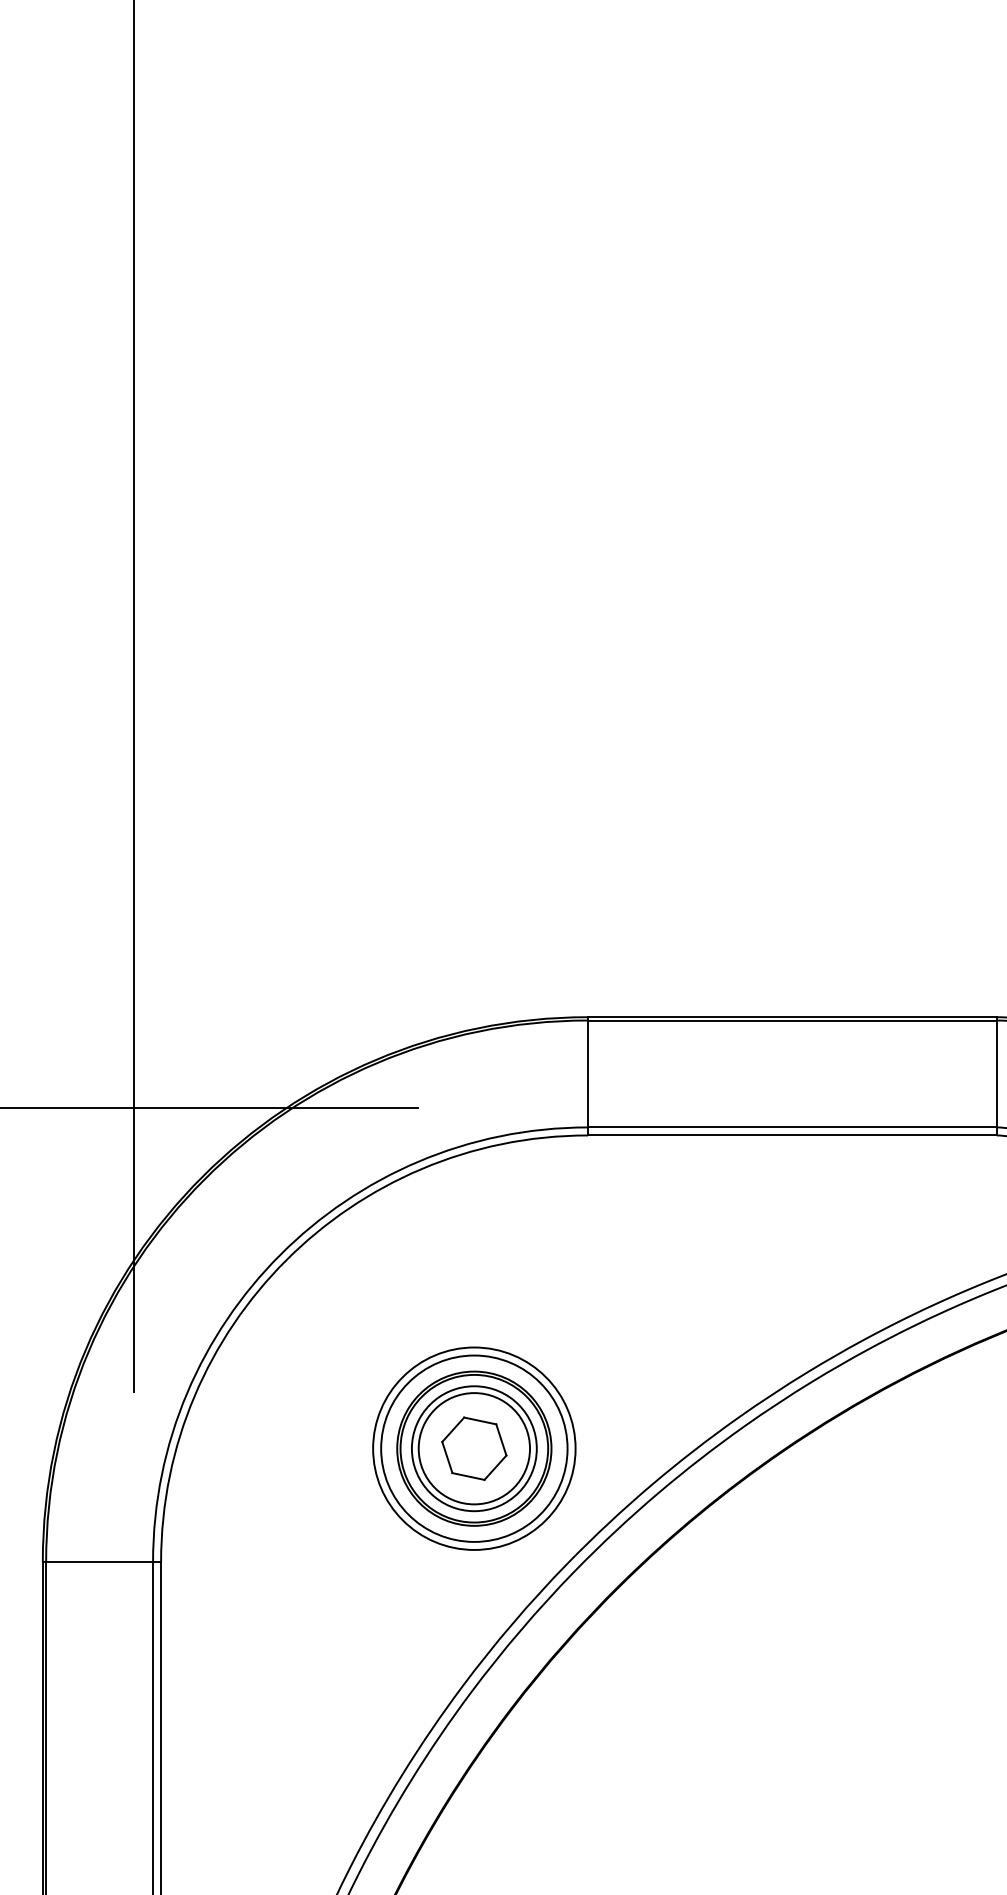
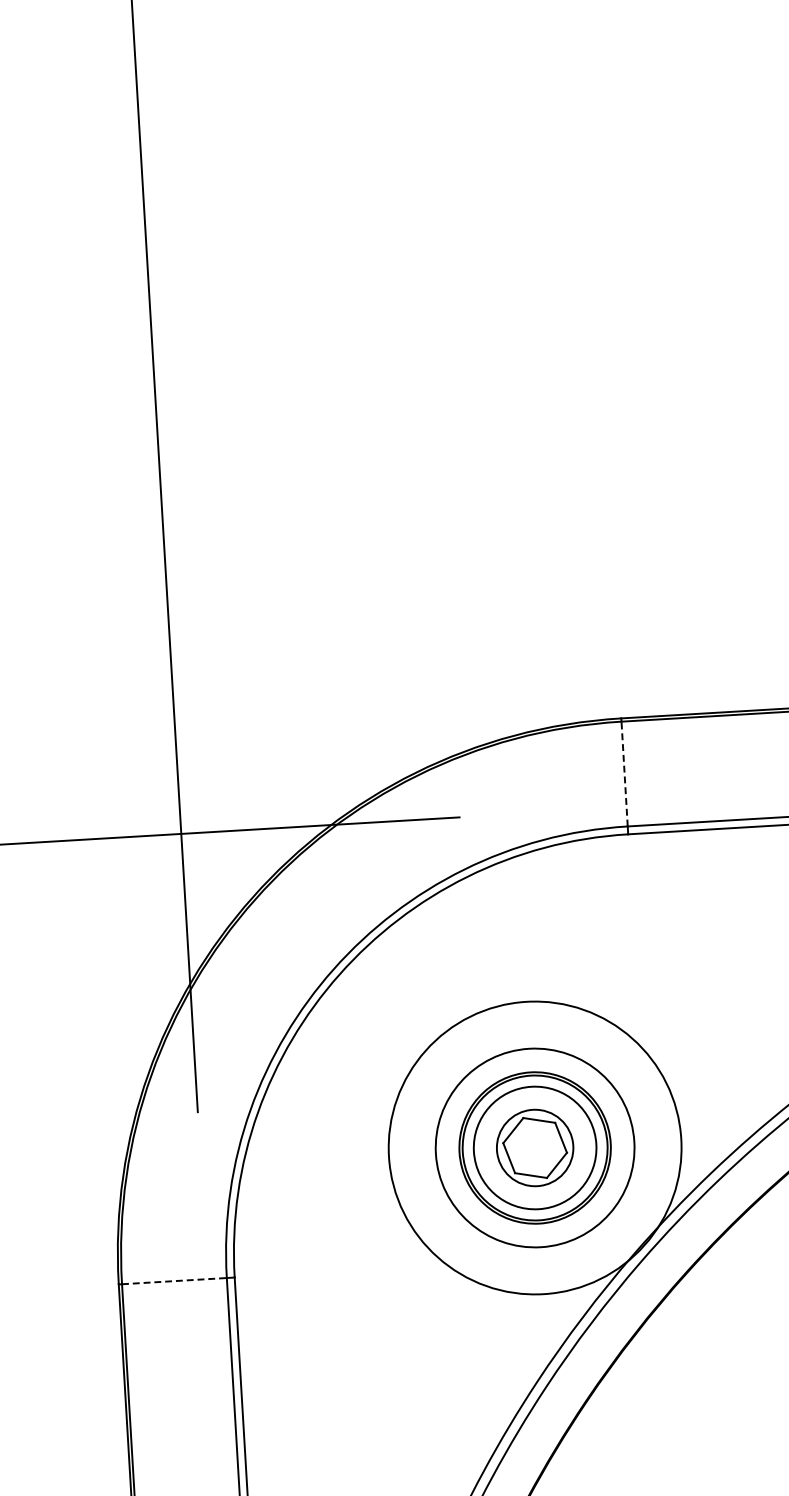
line: (587, 1073) -> (624, 773), solid -> dashed
circle: (474, 1448) -> (535, 1147), size x0.7
circle: (474, 1448) -> (535, 1147), size x1.6
line: (100, 1562) -> (175, 1281), solid -> dashed

